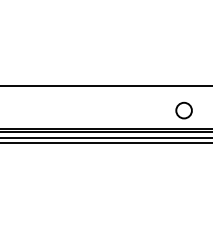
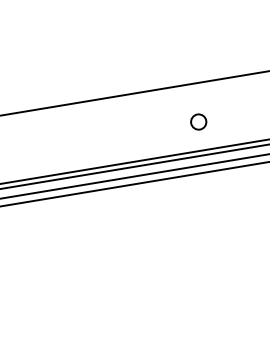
circle: (183, 110) -> (197, 122), size x0.62

